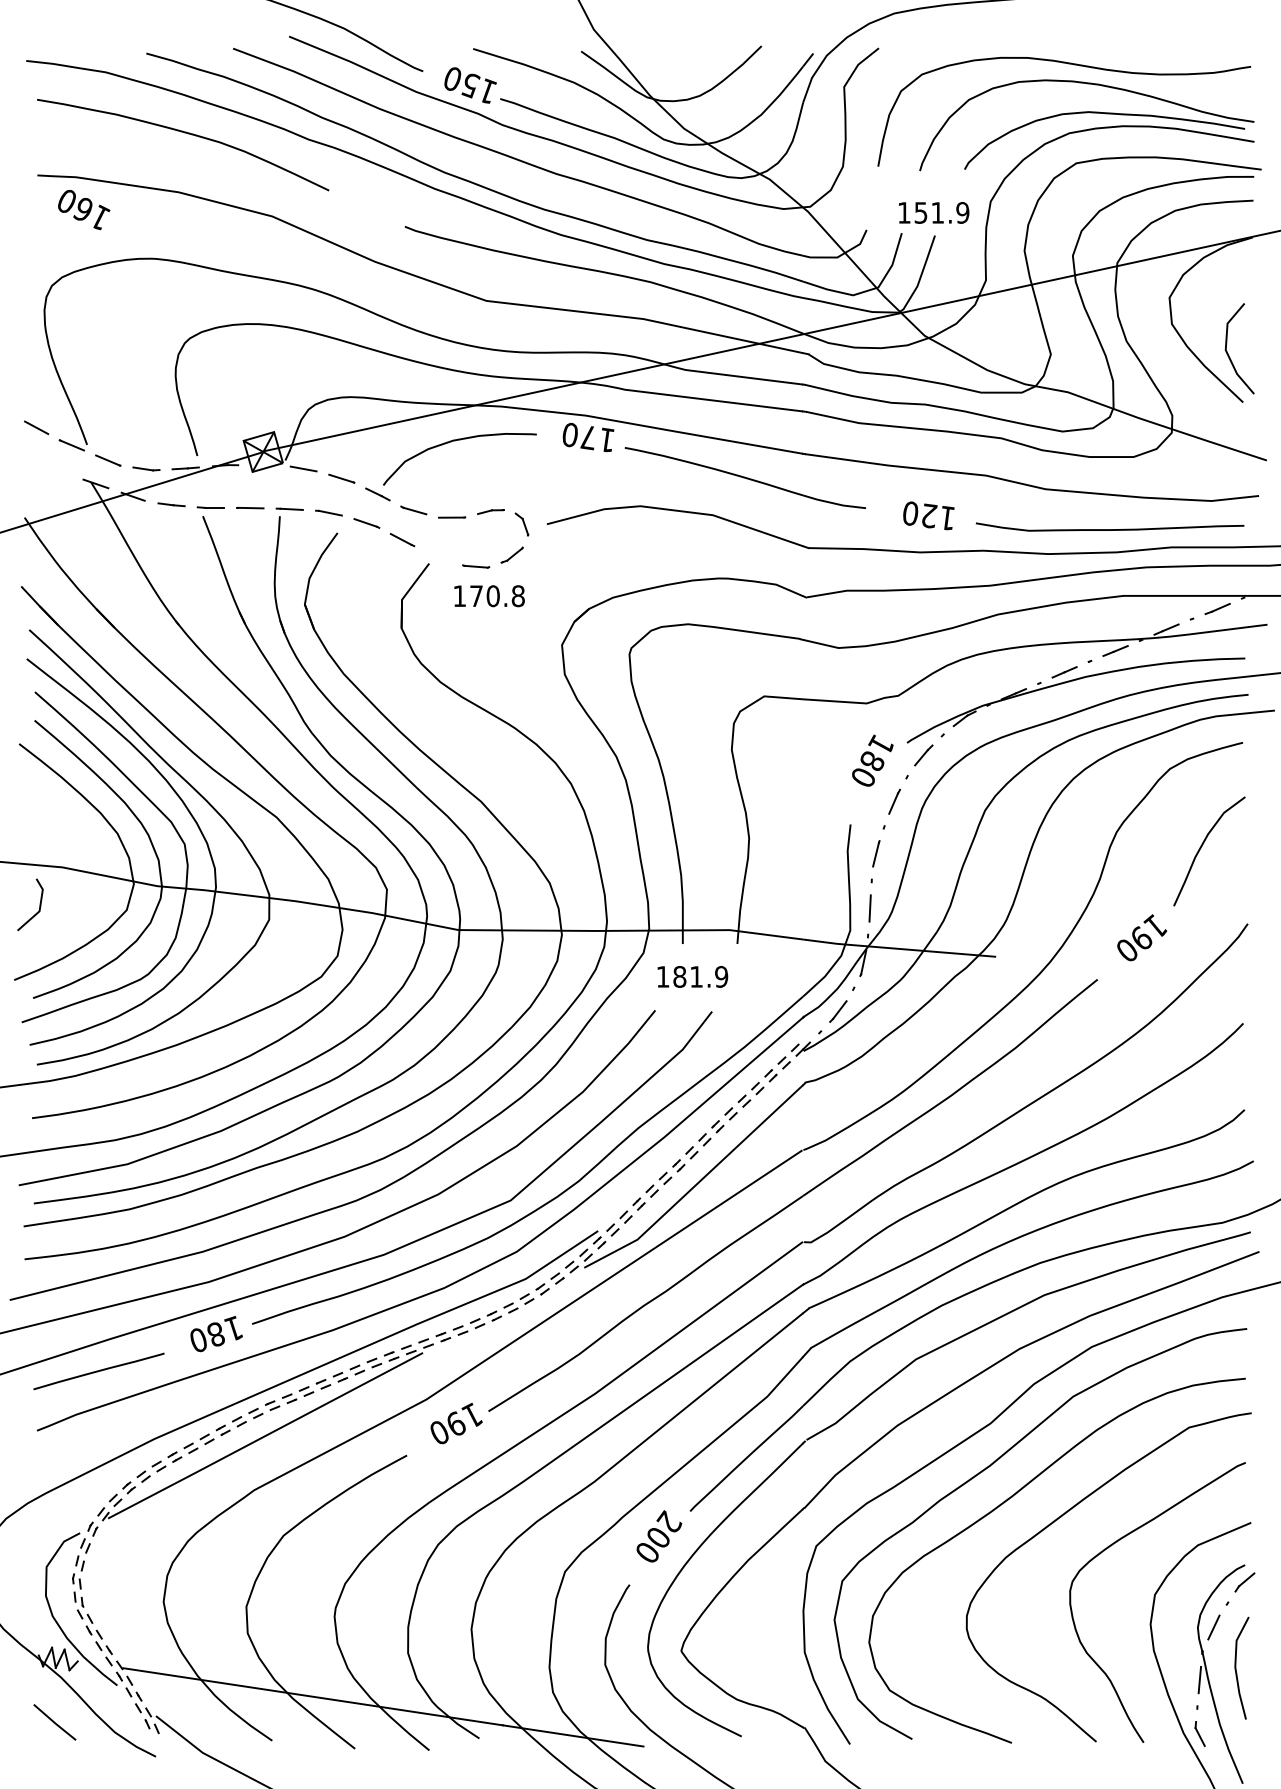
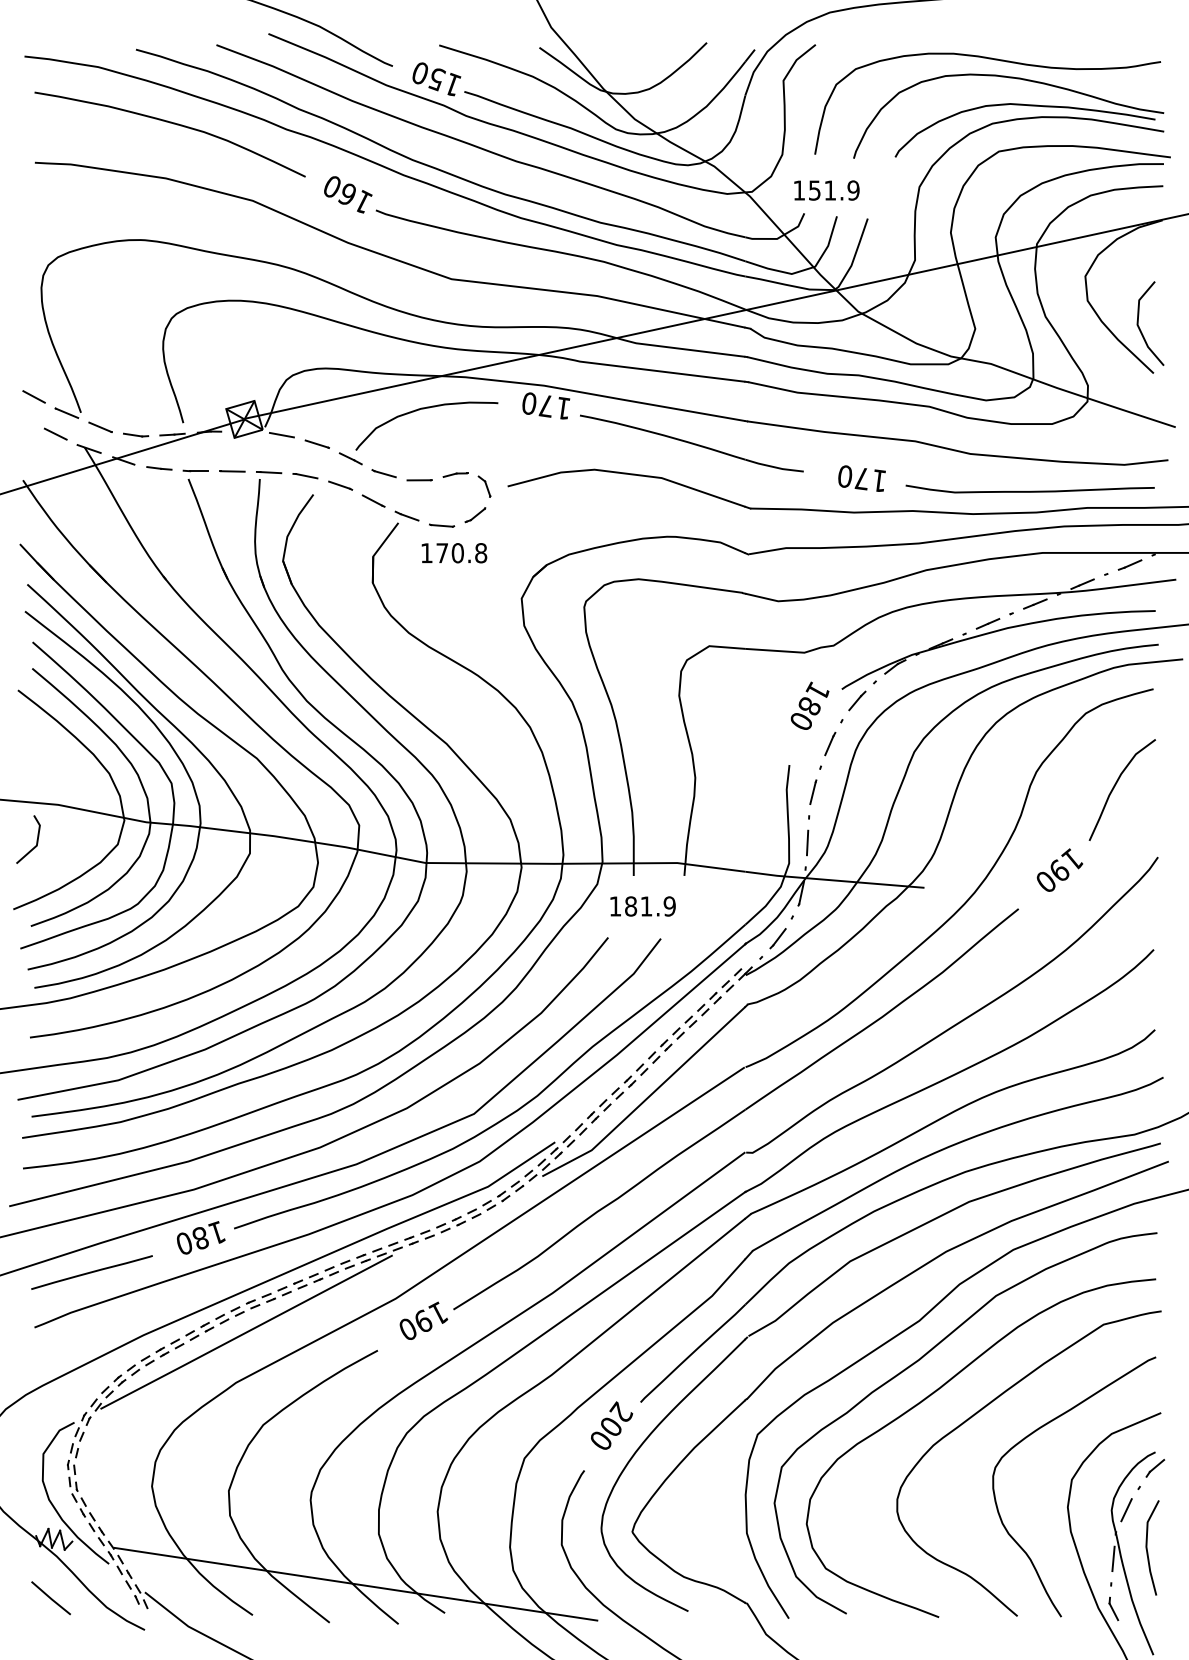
text: (84, 209) -> (348, 194), moved
text: (933, 212) -> (826, 190), moved
line: (59, 467) -> (55, 433), added
text: (929, 515) -> (862, 478), 120 -> 170
line: (437, 555) -> (406, 515), added

